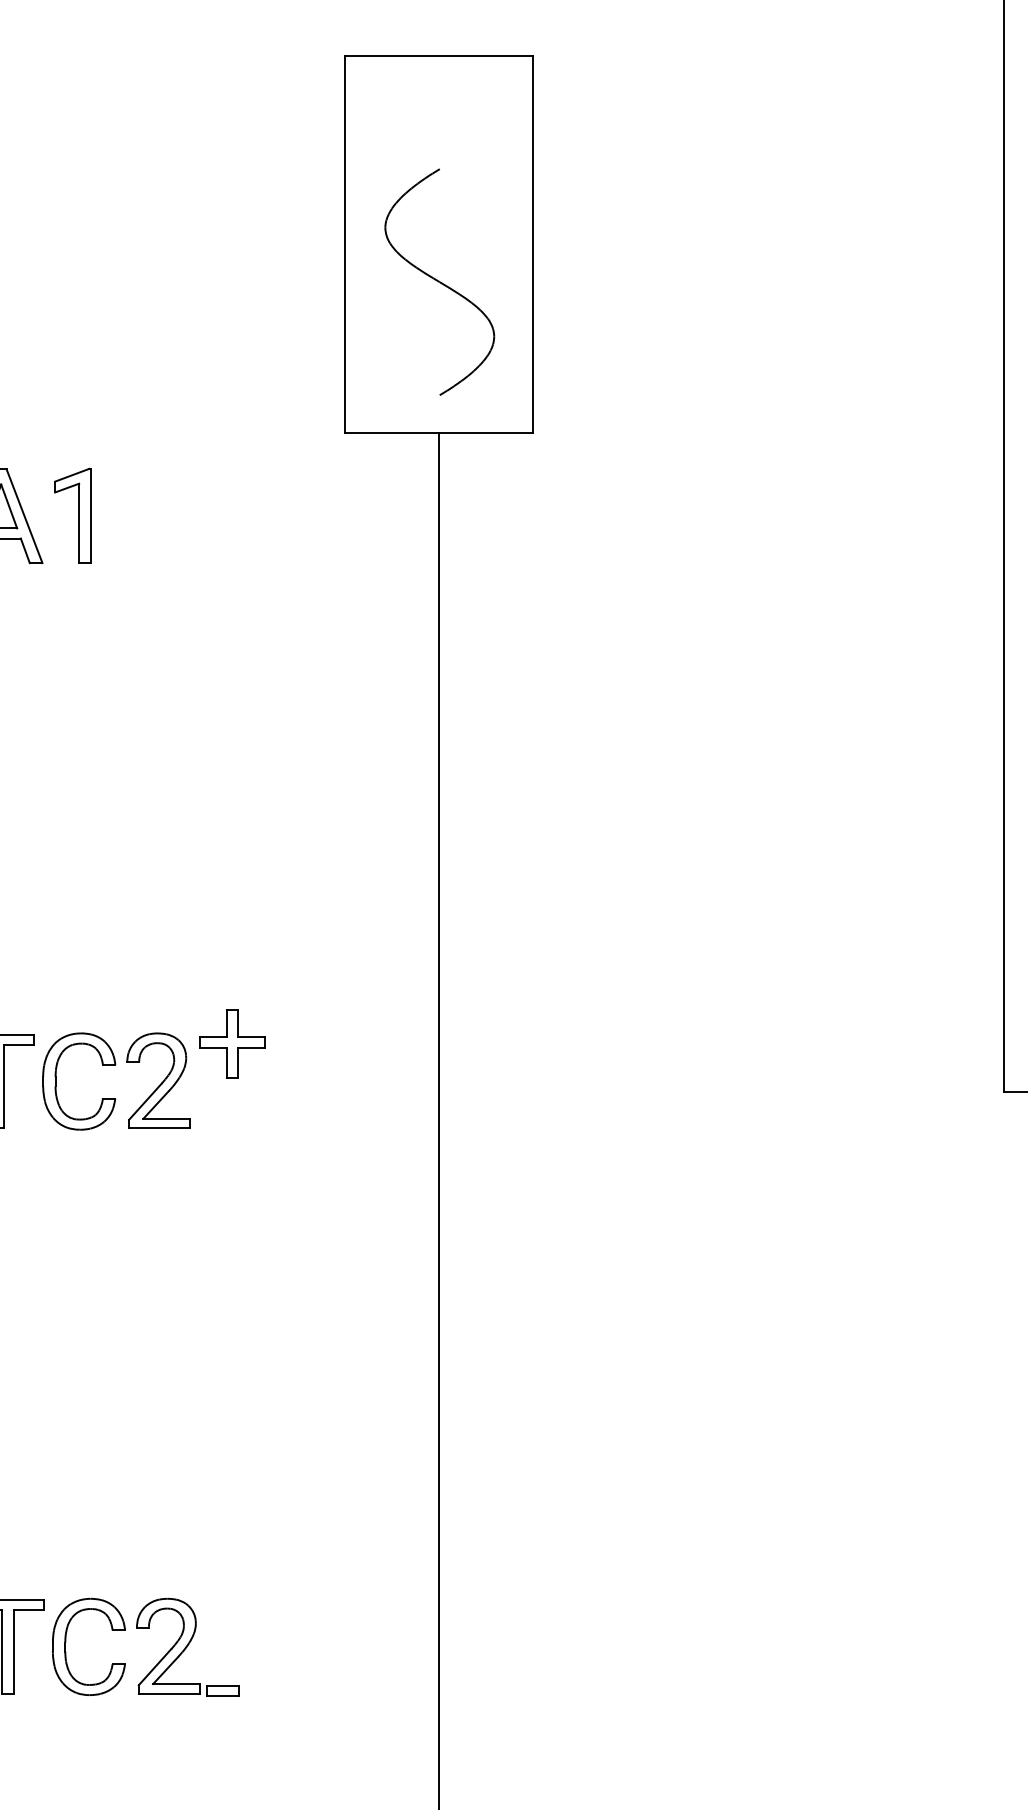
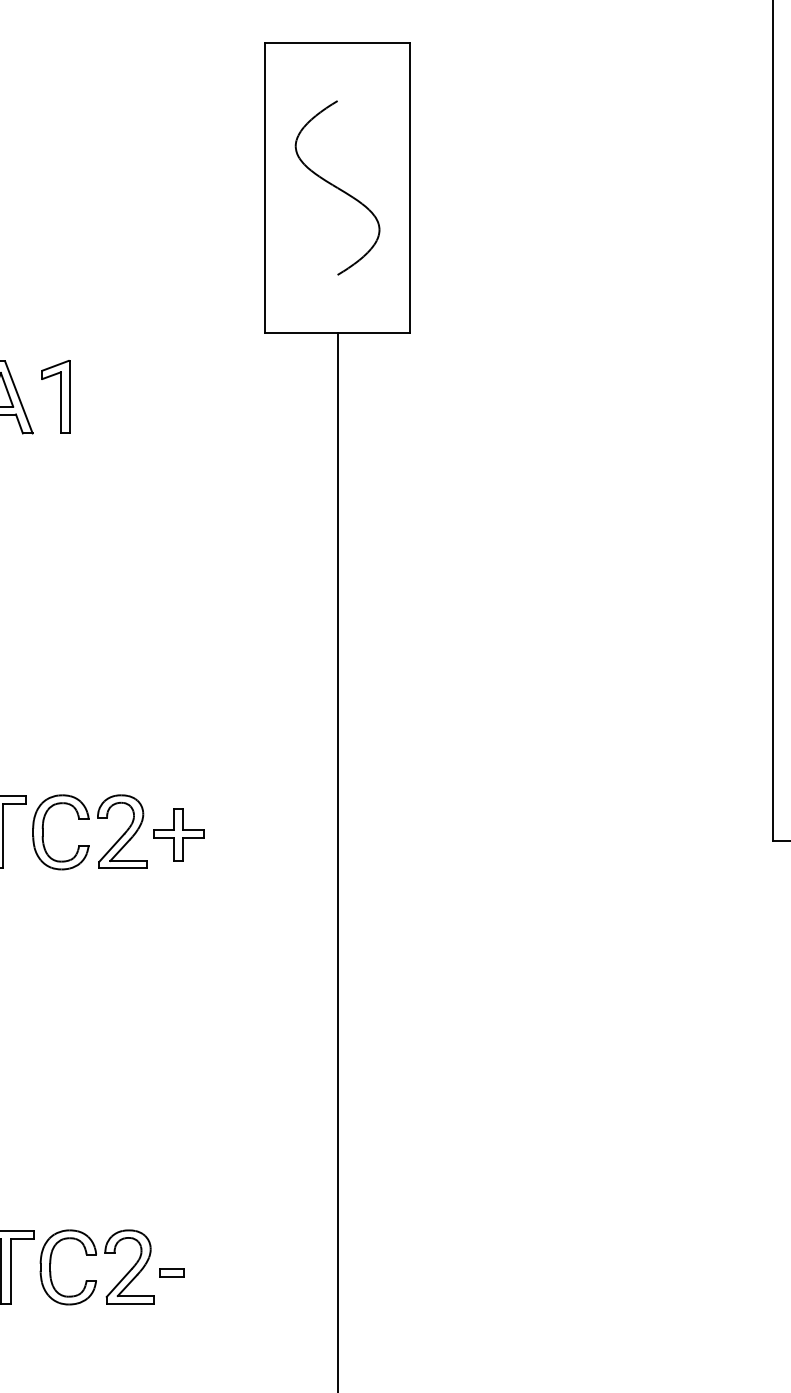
part: (439, 281) -> (337, 187), moved
part: (232, 1043) -> (178, 834), moved
part: (222, 1690) -> (171, 1272), moved

